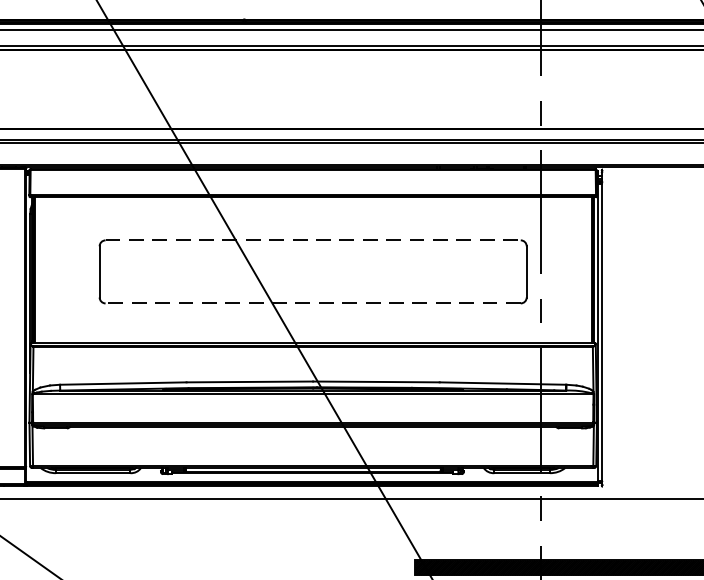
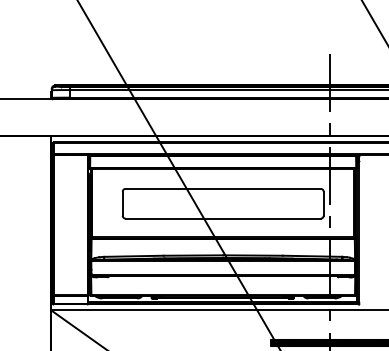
line: (313, 239) -> (223, 188), dashed -> solid
line: (313, 303) -> (223, 218), dashed -> solid

